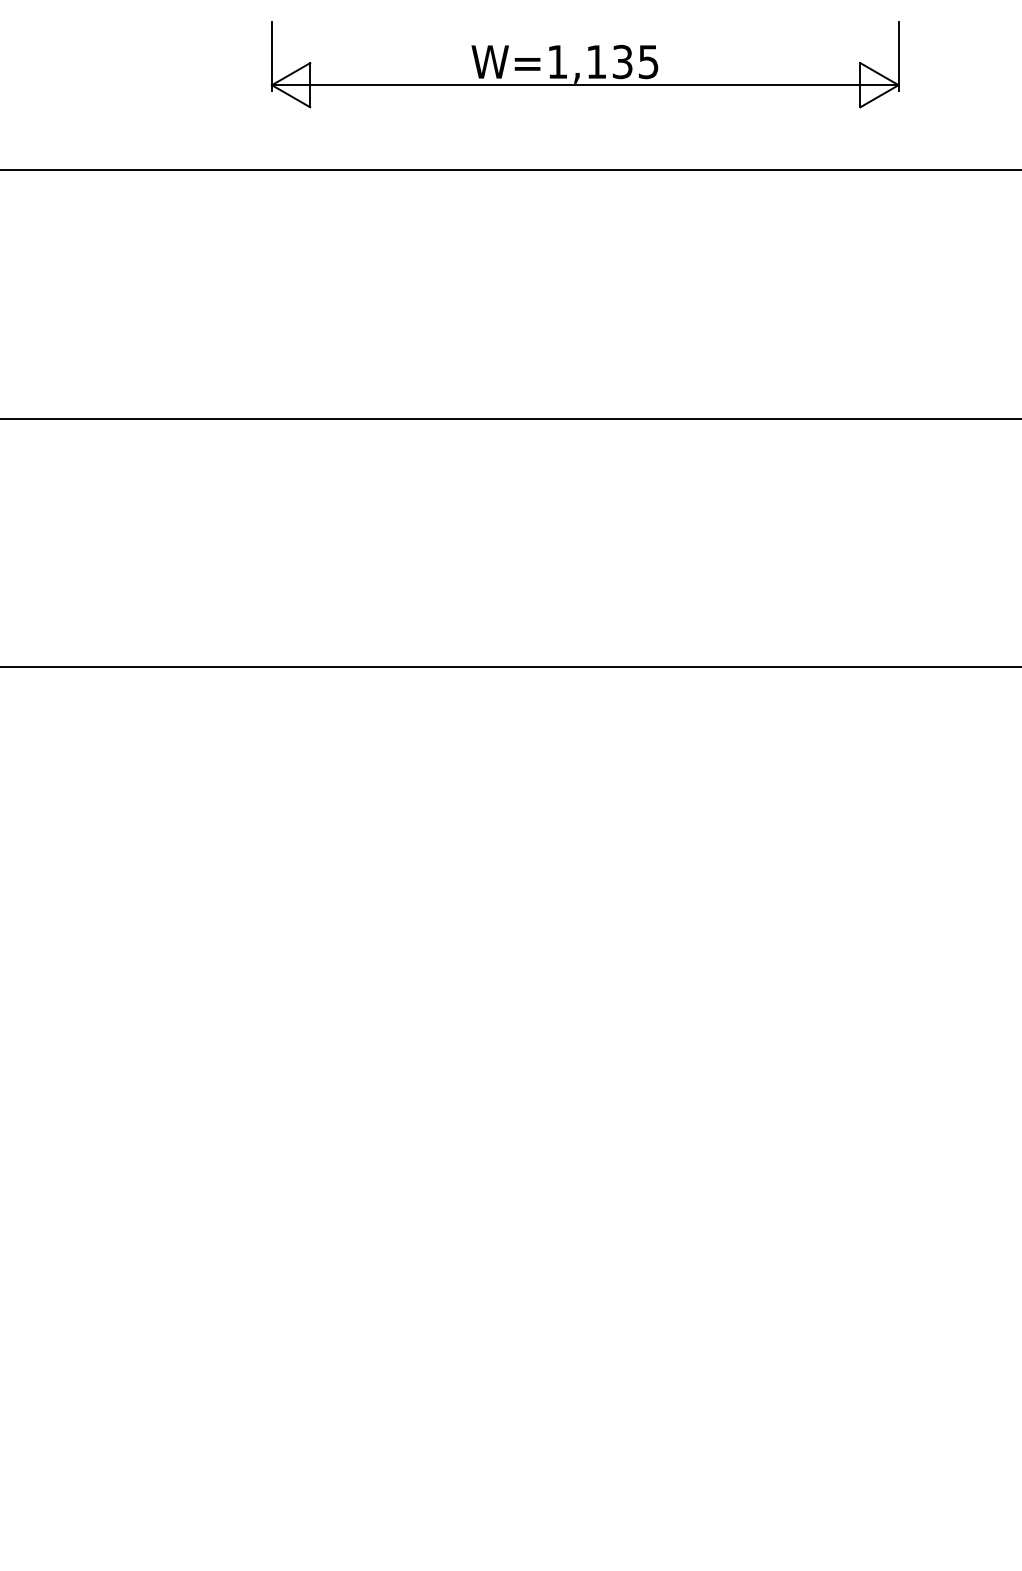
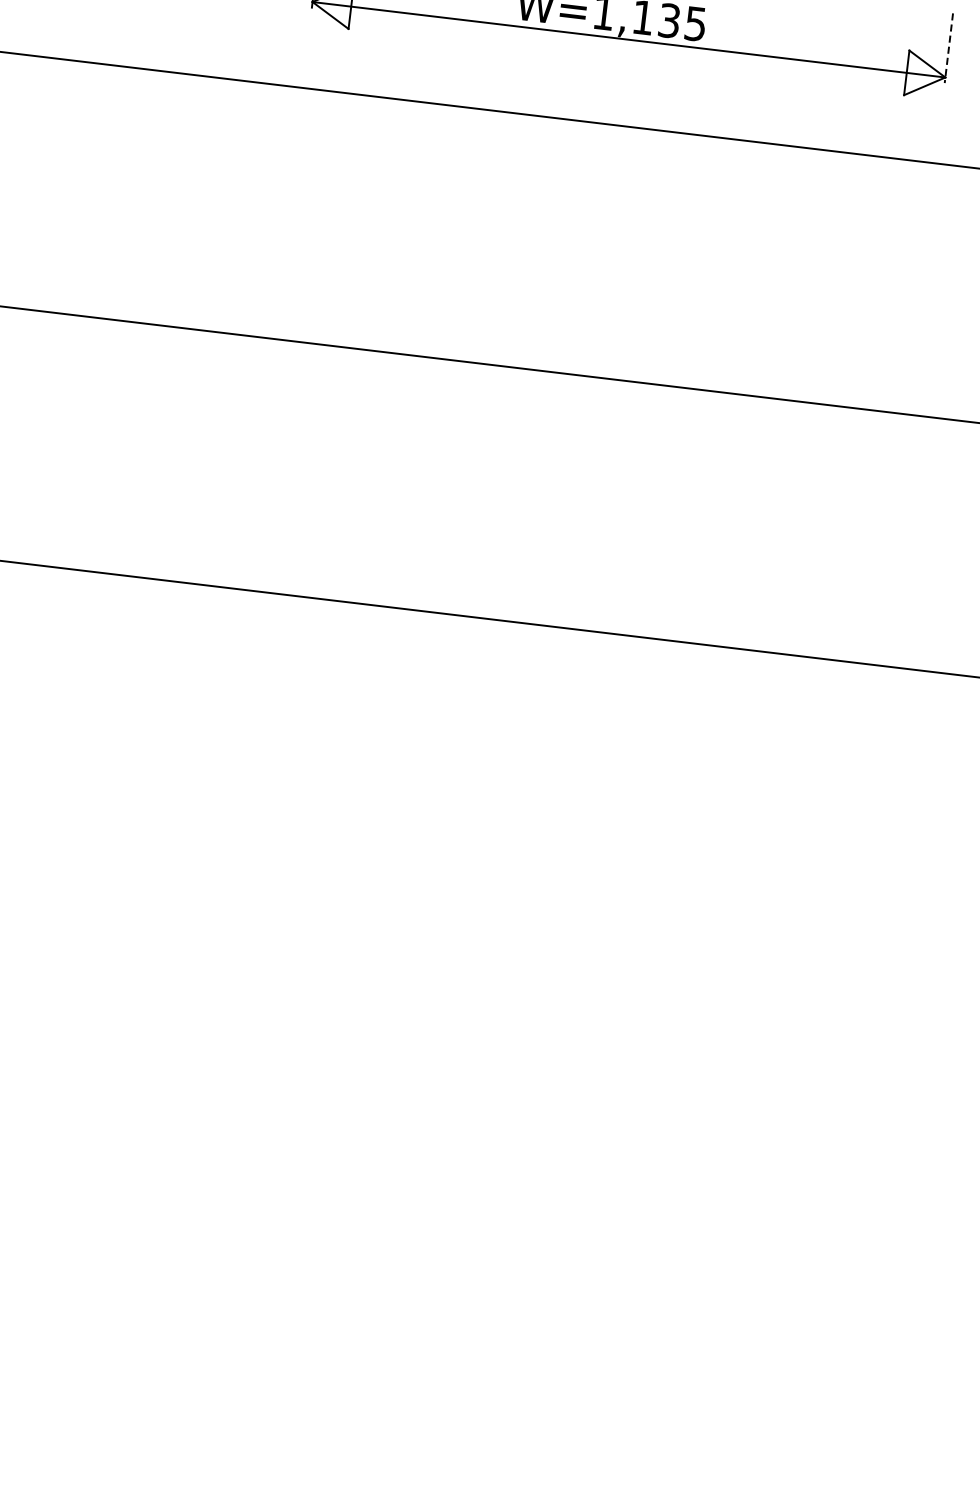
line: (898, 56) -> (948, 48), solid -> dashed

